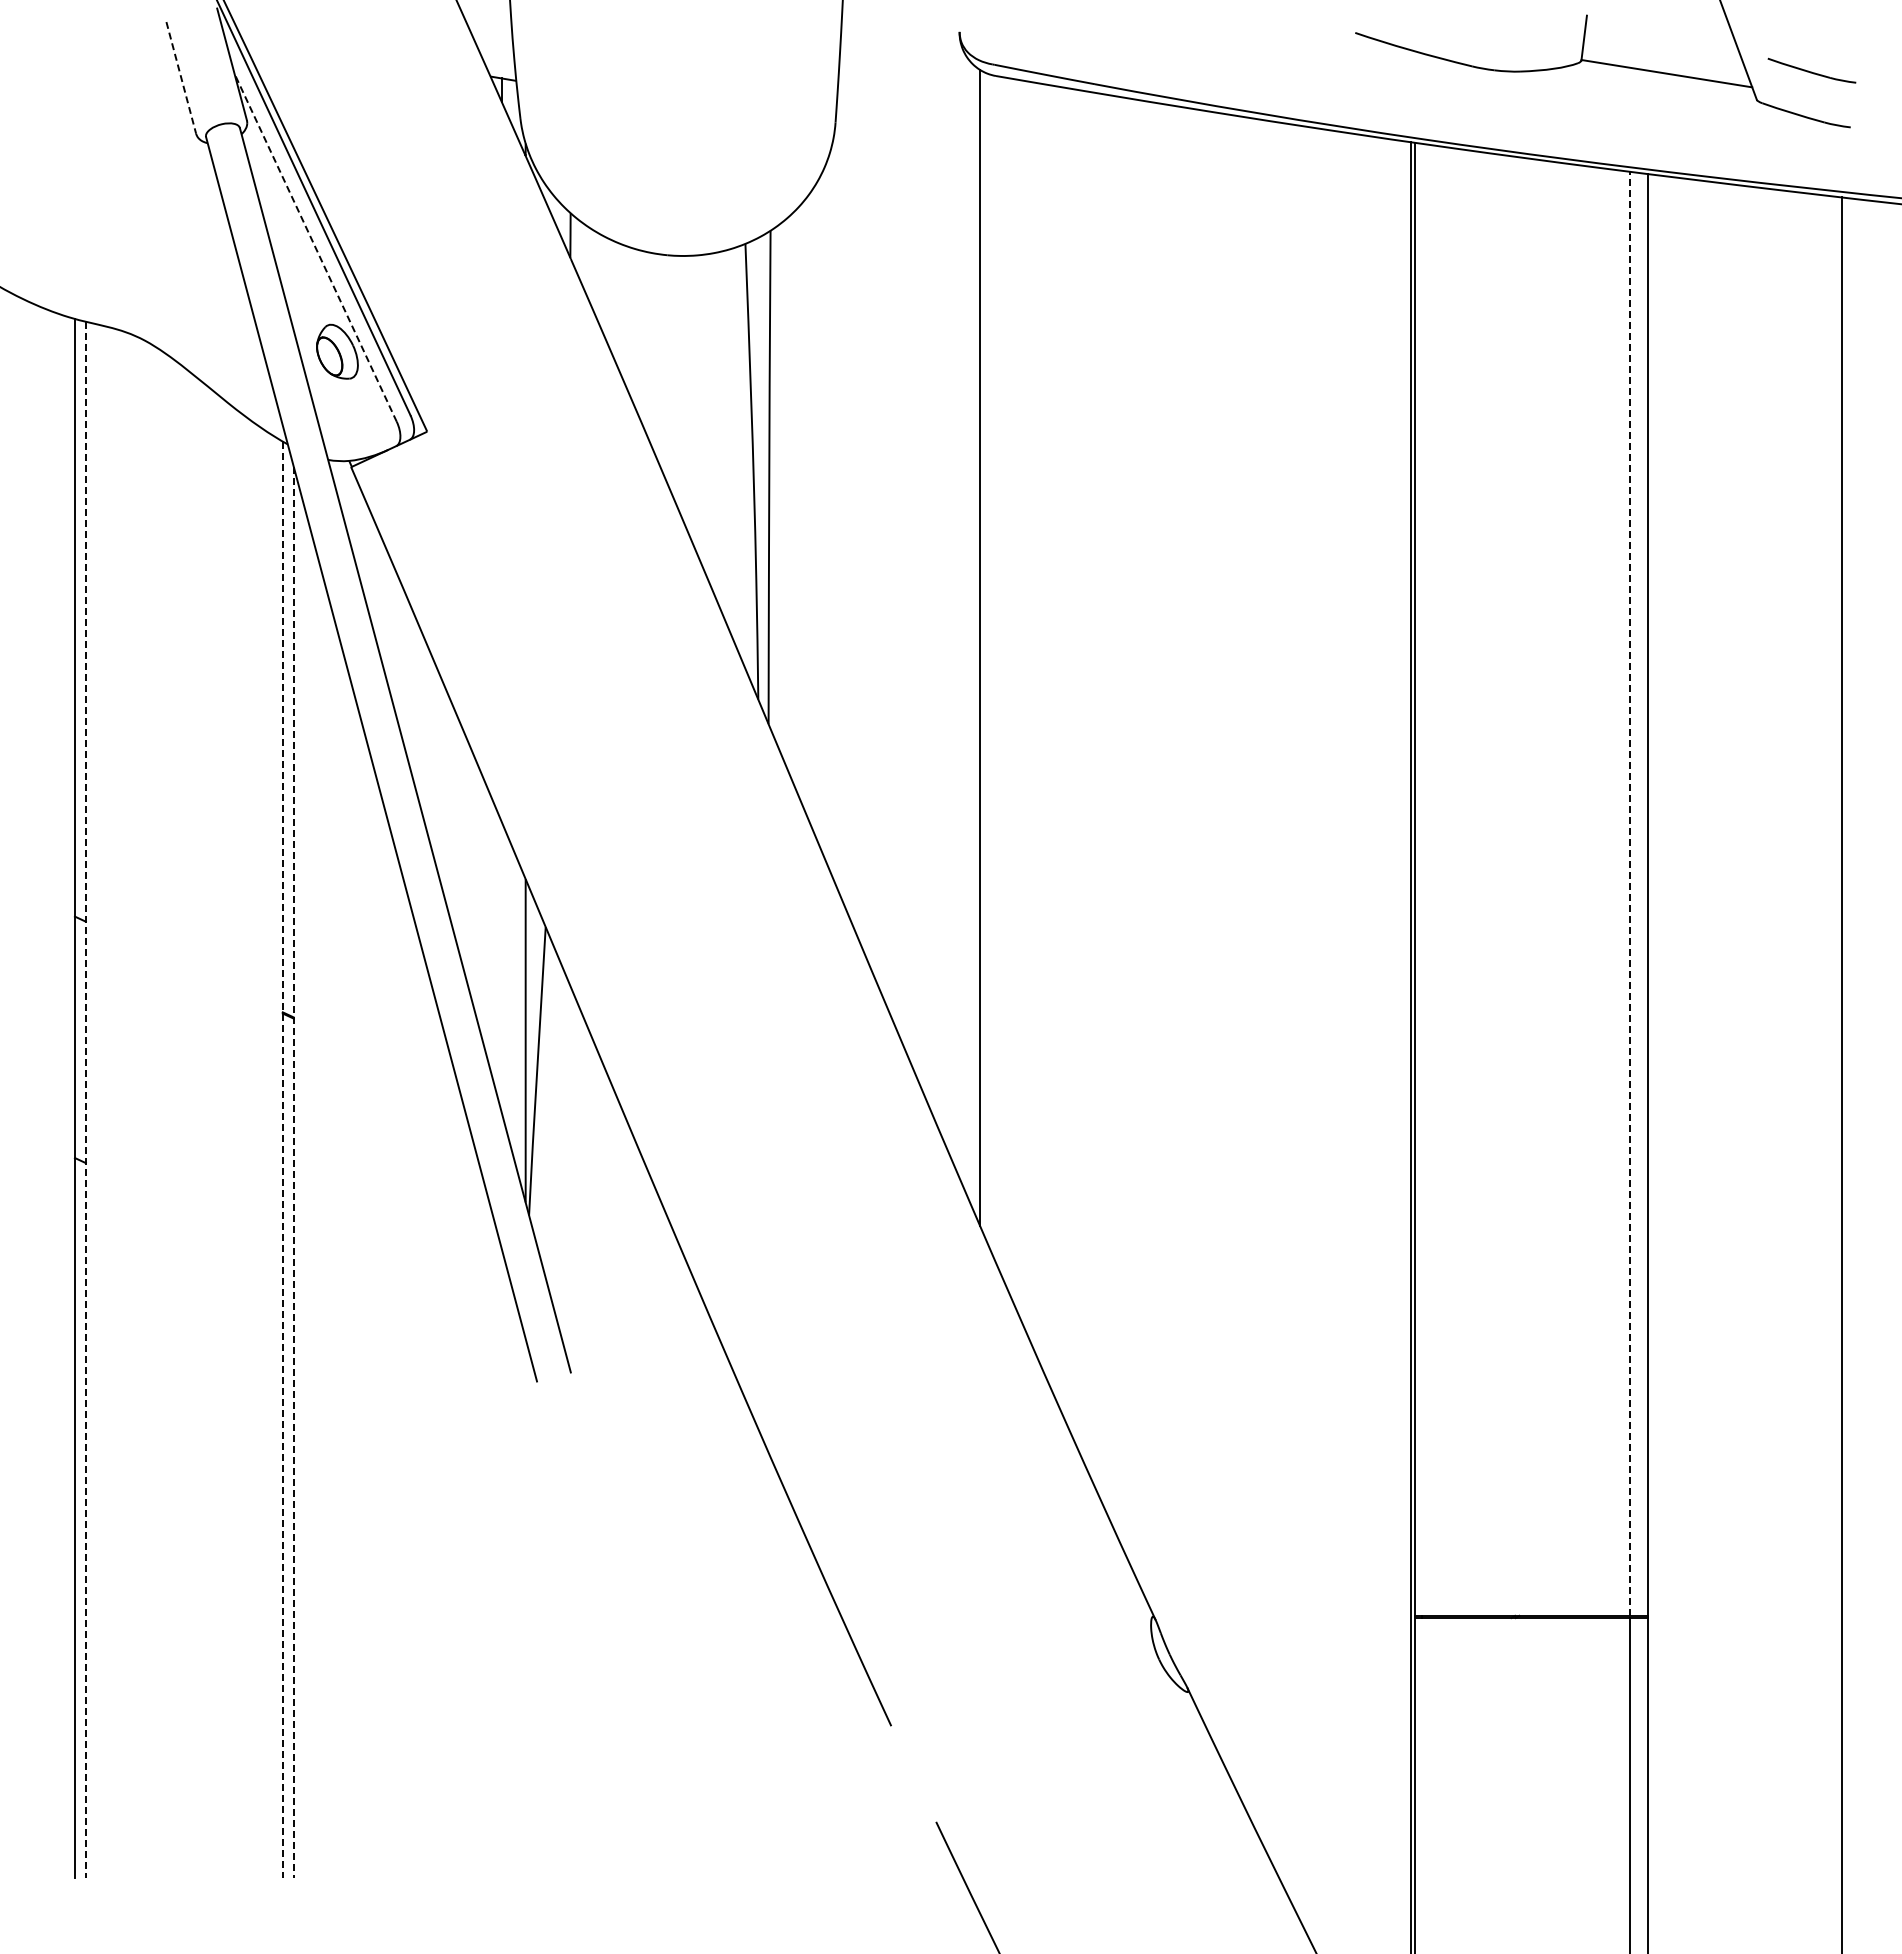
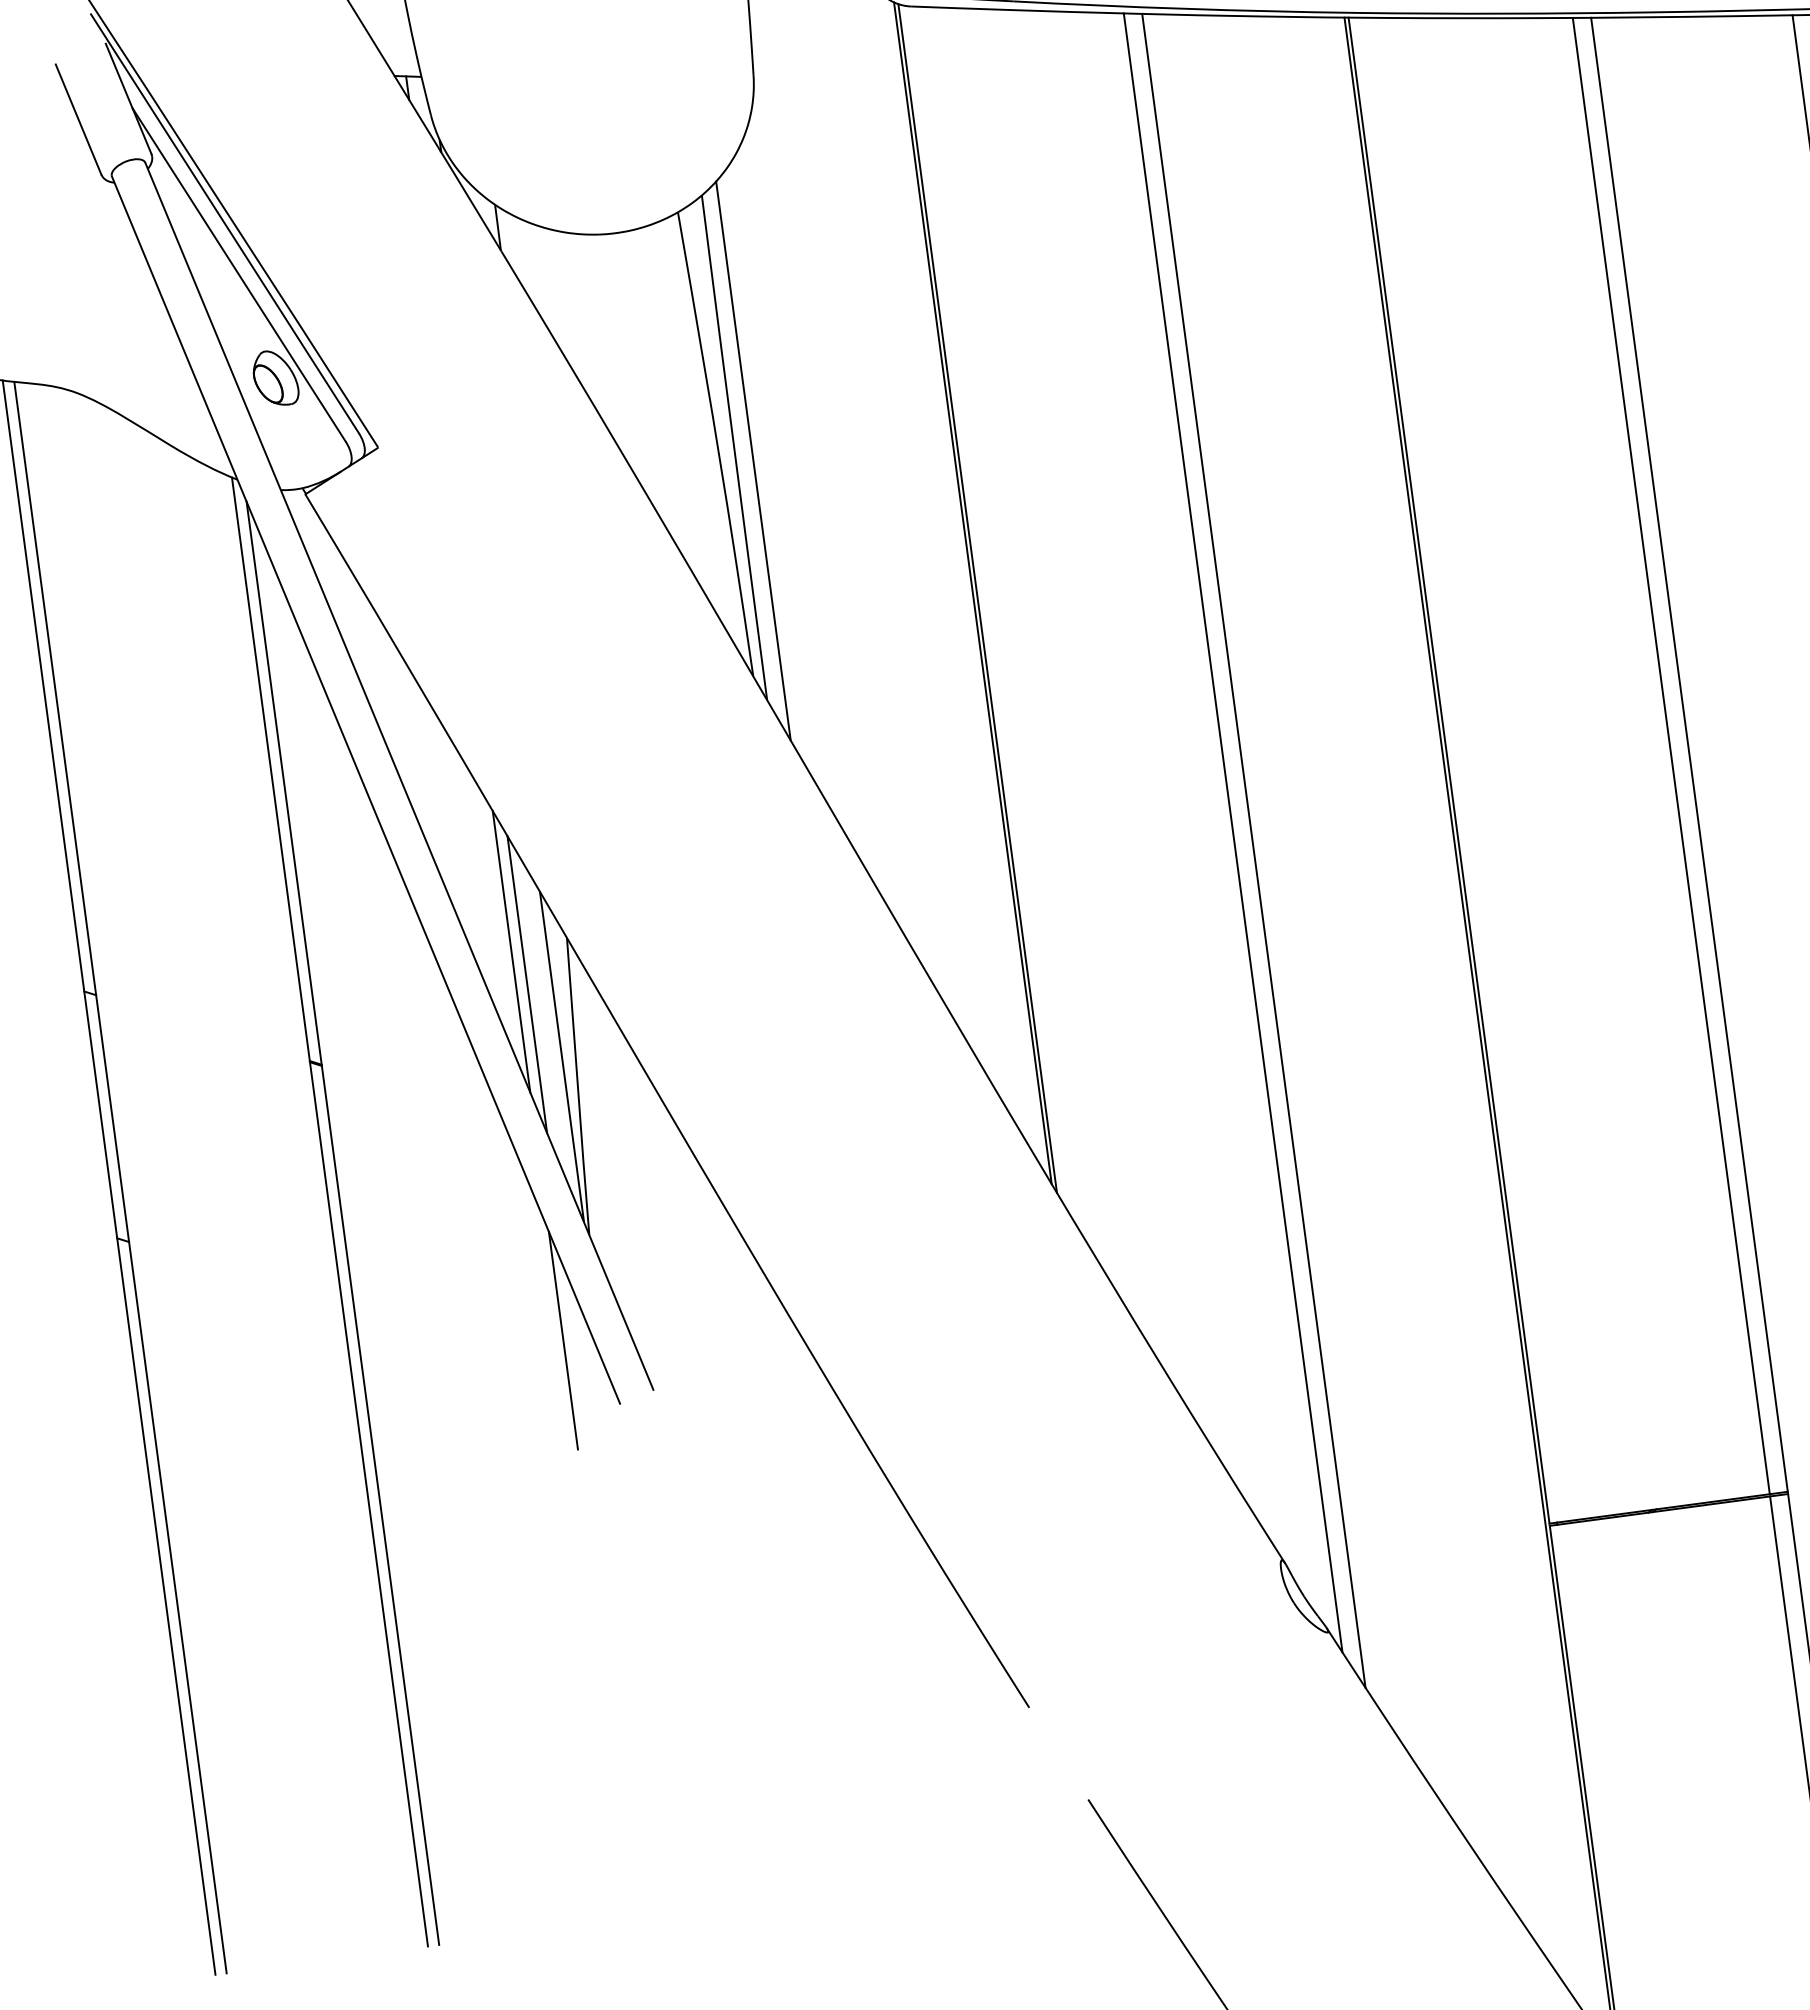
line: (181, 77) -> (78, 119), dashed -> solid
line: (315, 247) -> (238, 274), dashed -> solid
line: (786, 492) -> (753, 460), added
line: (983, 653) -> (977, 598), added
line: (1630, 893) -> (1671, 755), dashed -> solid
line: (1199, 911) -> (1233, 832), added
line: (1217, 931) -> (1254, 850), added
line: (490, 932) -> (511, 951), added
line: (501, 966) -> (527, 984), added
line: (85, 1100) -> (120, 1178), dashed -> solid
line: (282, 1160) -> (329, 1212), dashed -> solid
line: (293, 1172) -> (342, 1223), dashed -> solid
line: (490, 1313) -> (563, 1340), added

